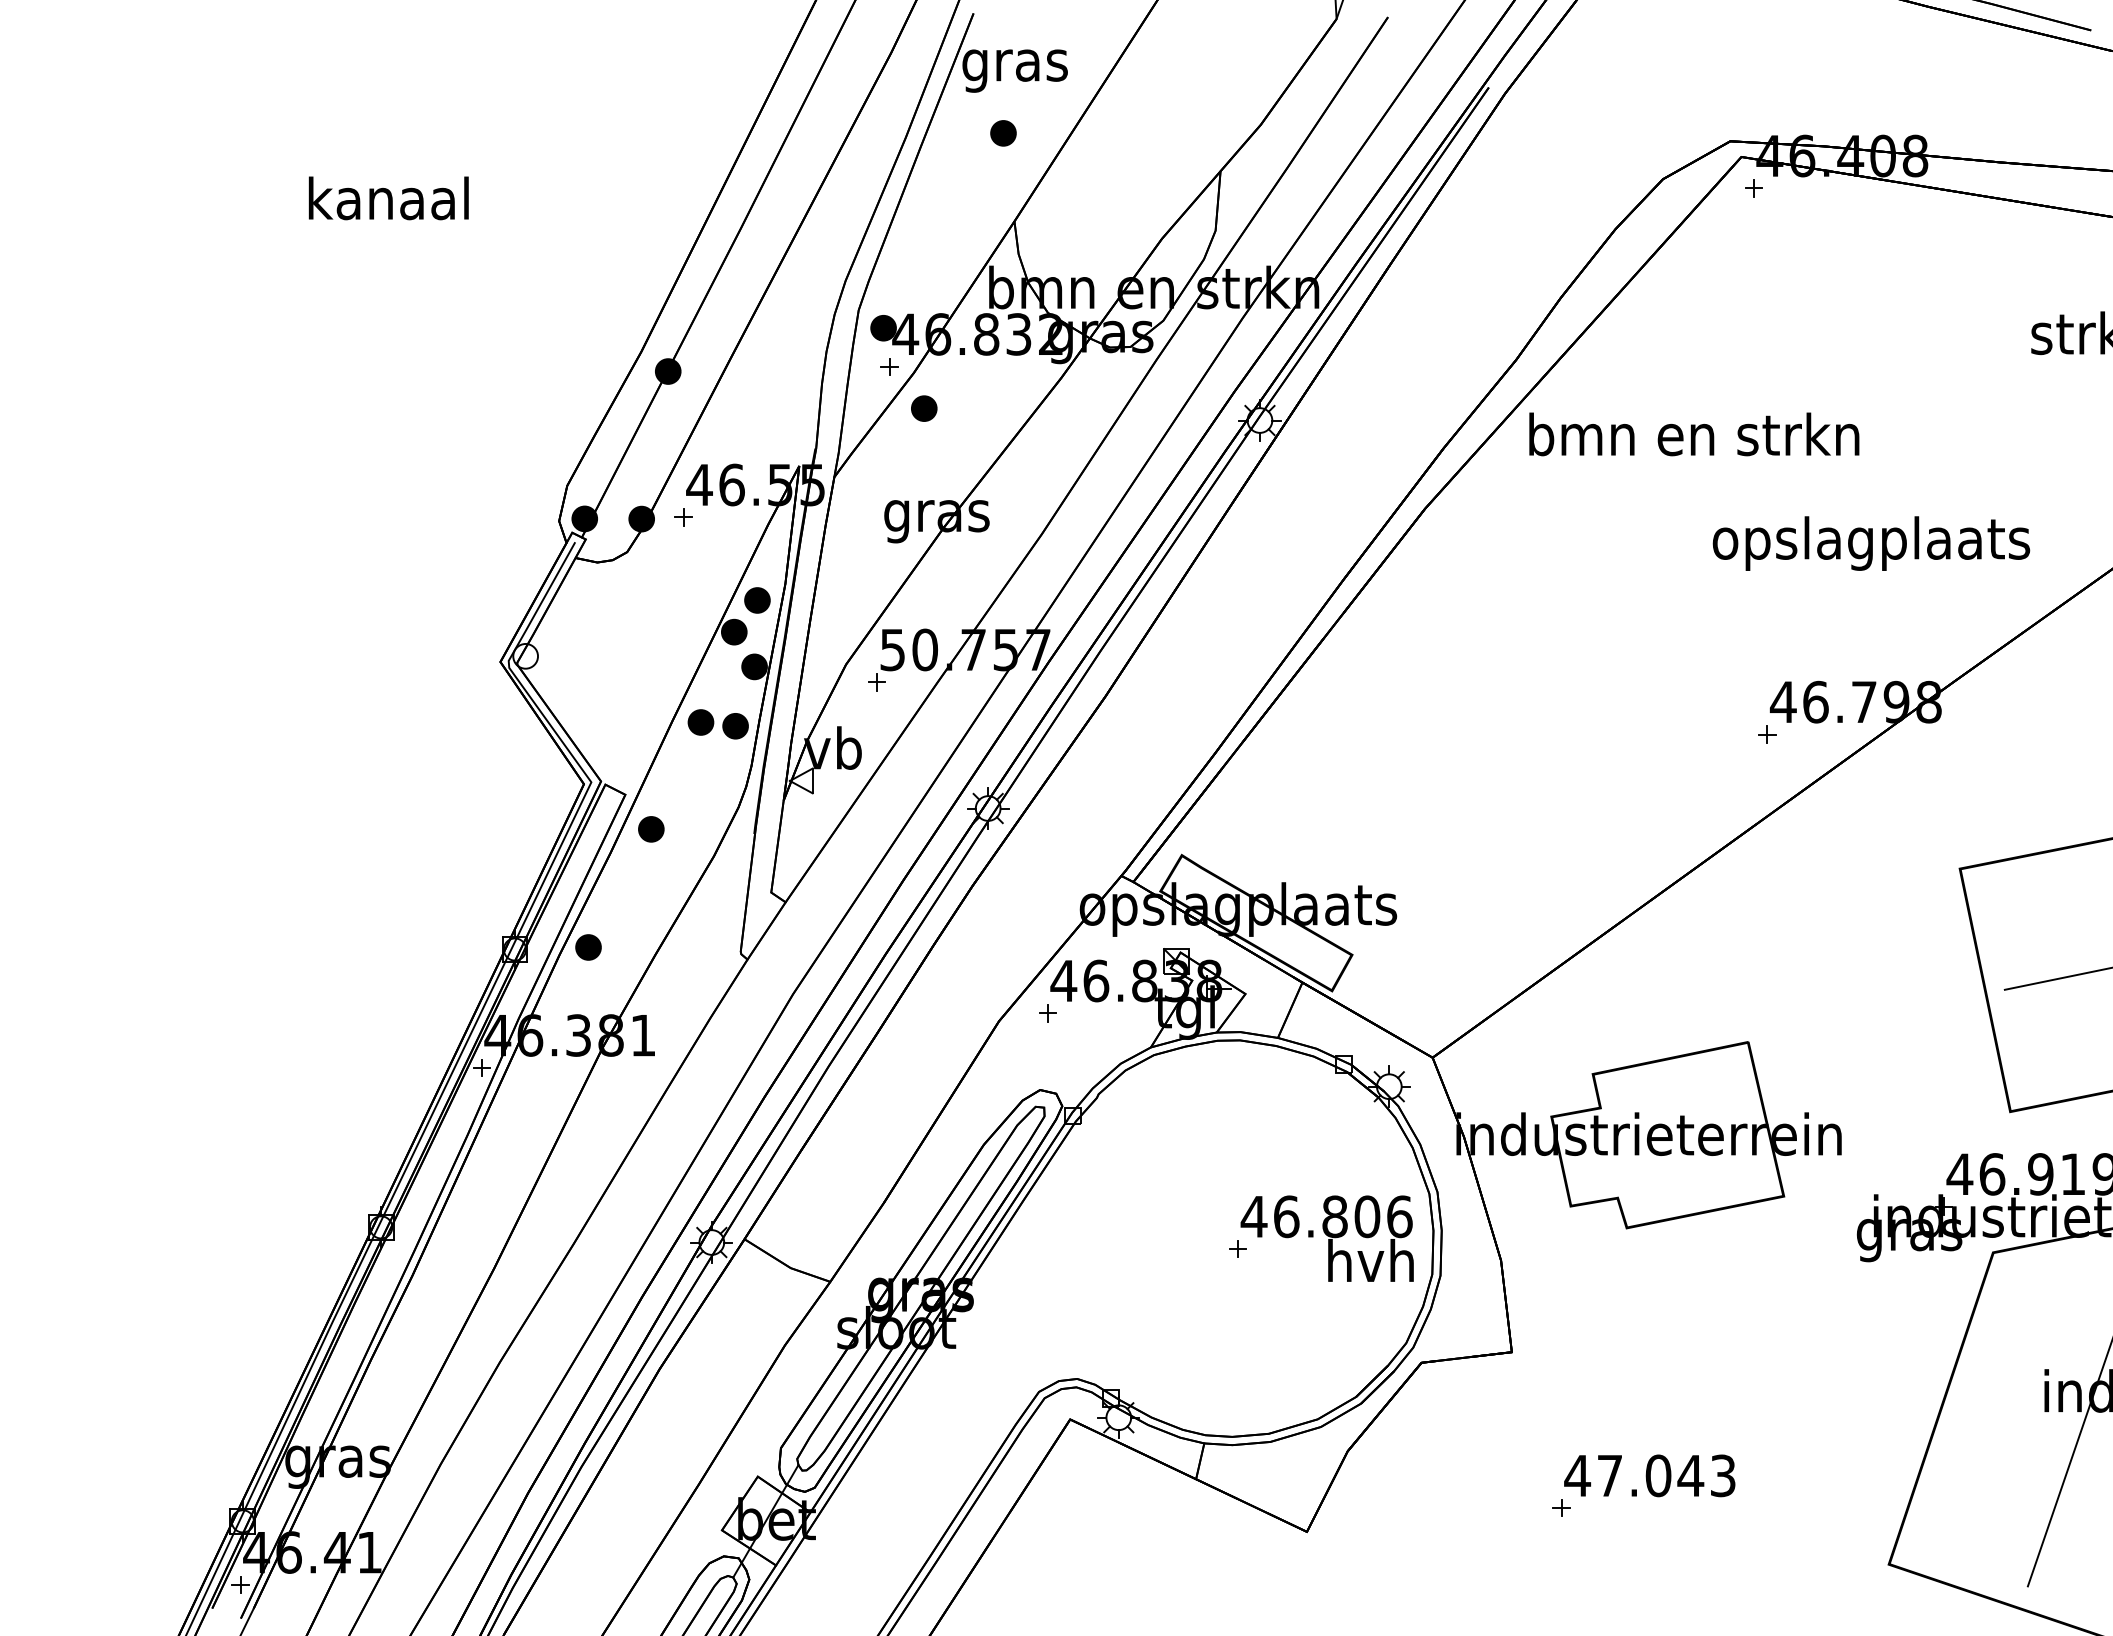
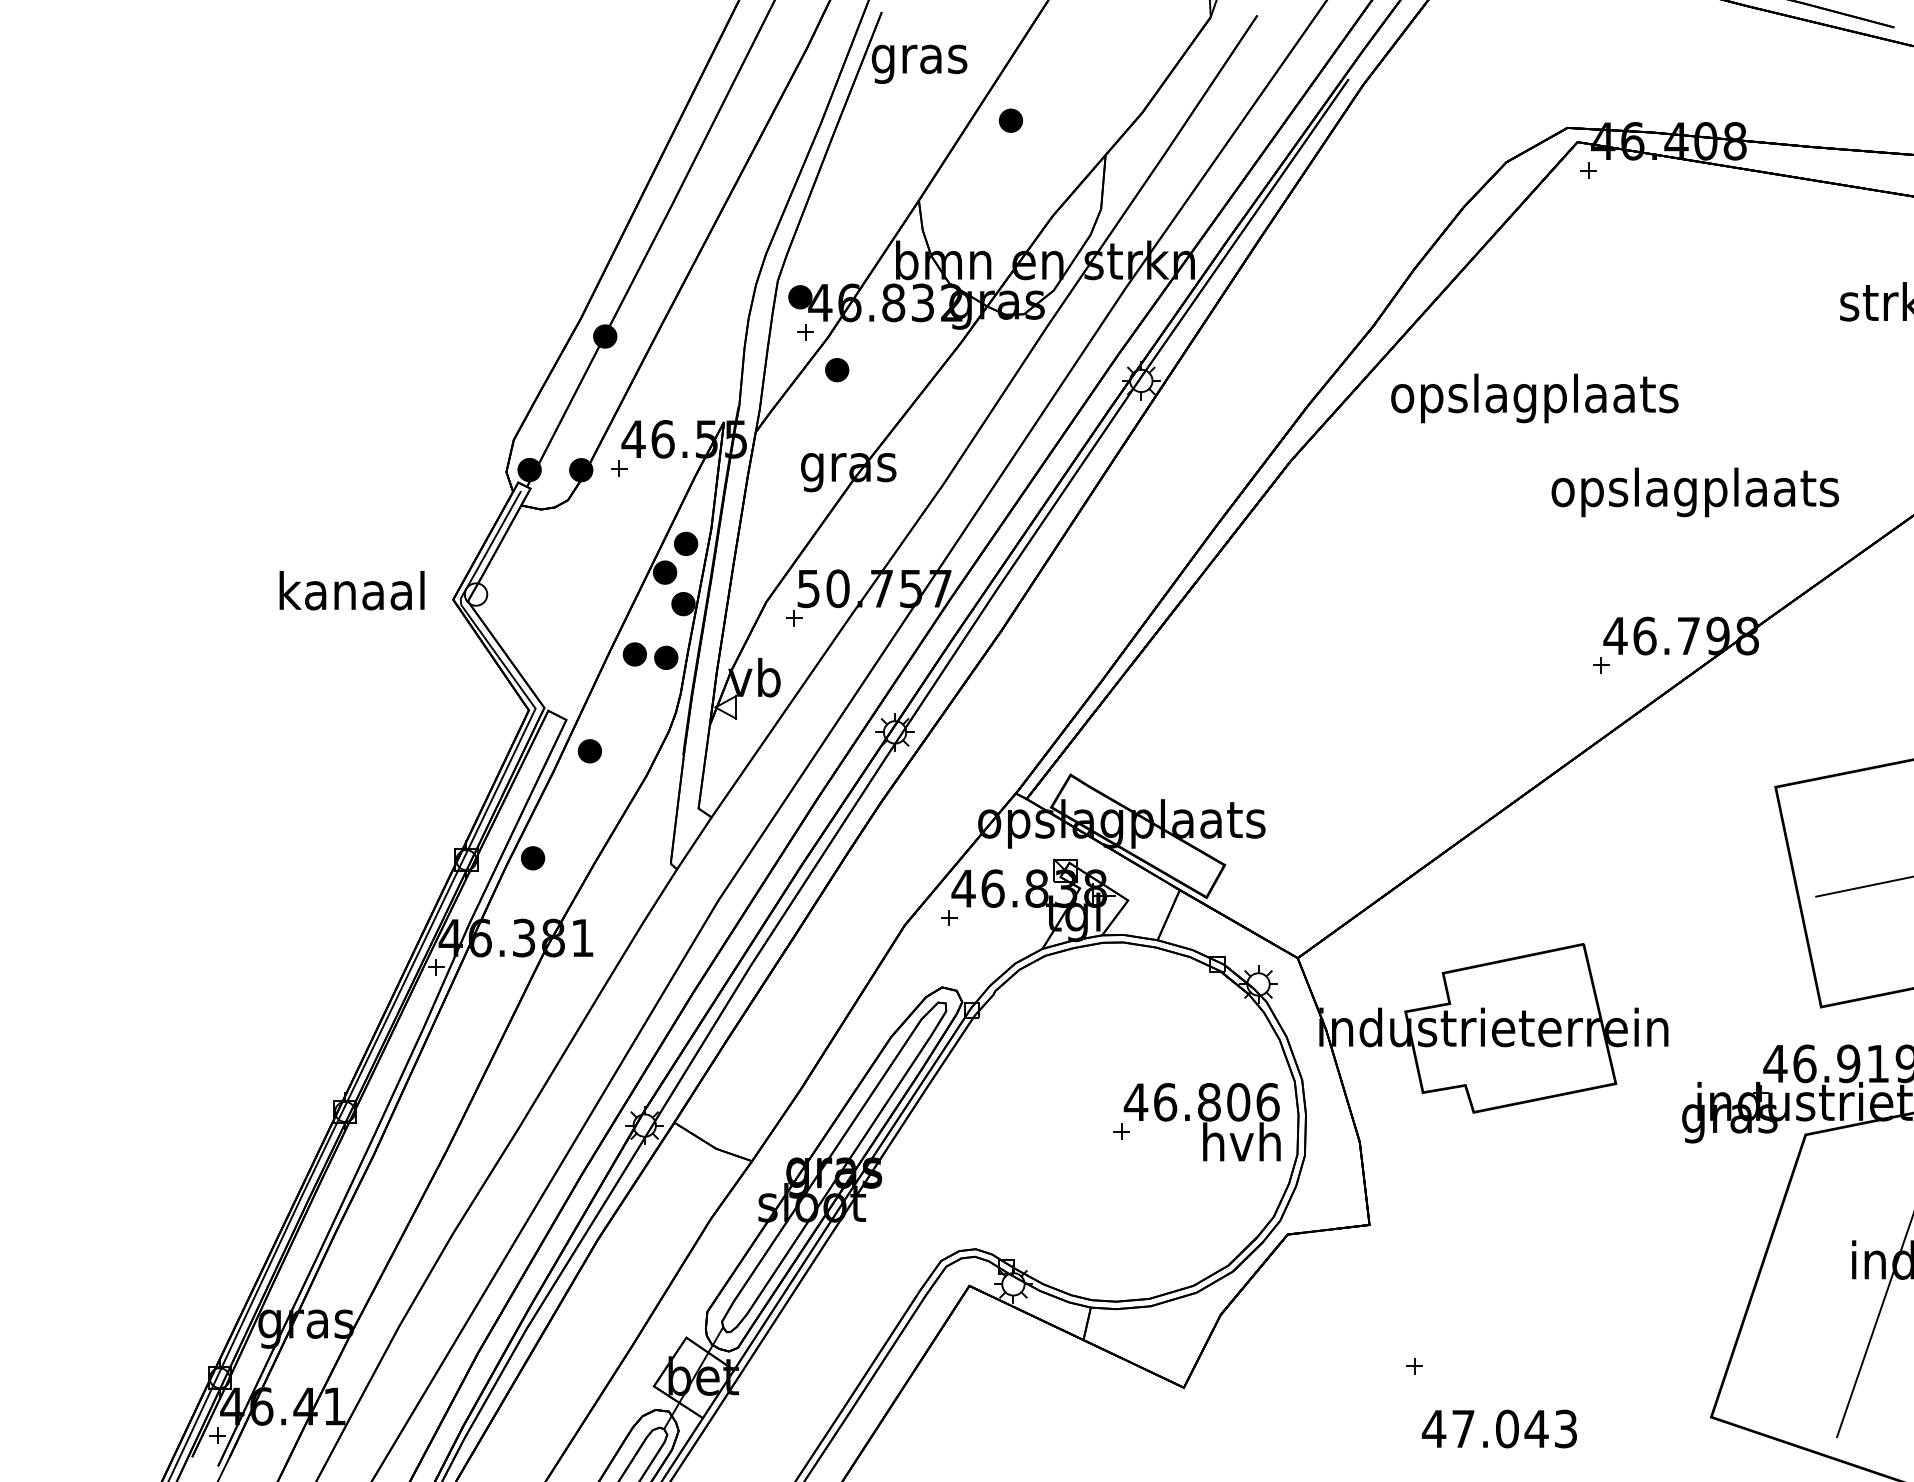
part: (1002, 133) -> (1010, 120), moved
text: (388, 198) -> (351, 590), moved
text: (1693, 439) -> (1534, 398), bmn en strkn -> opslagplaats
text: (1648, 1475) -> (1498, 1428), moved

